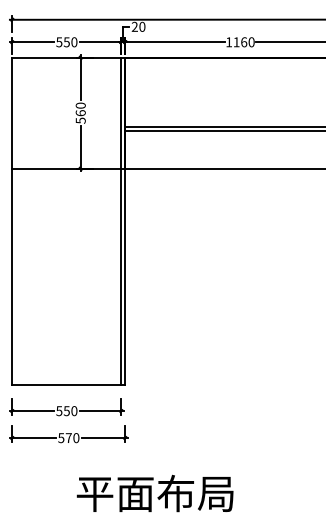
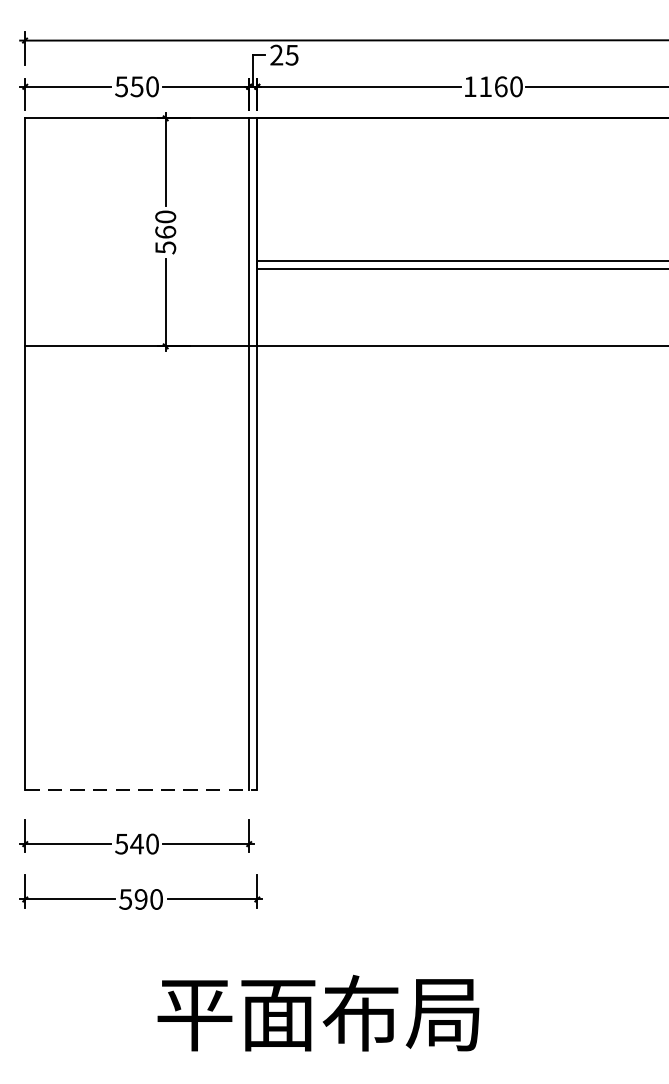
text: (142, 26) -> (292, 54), 20 -> 25
line: (68, 384) -> (140, 789), solid -> dashed
text: (66, 411) -> (136, 844), 550 -> 540
text: (68, 438) -> (140, 900), 570 -> 590

